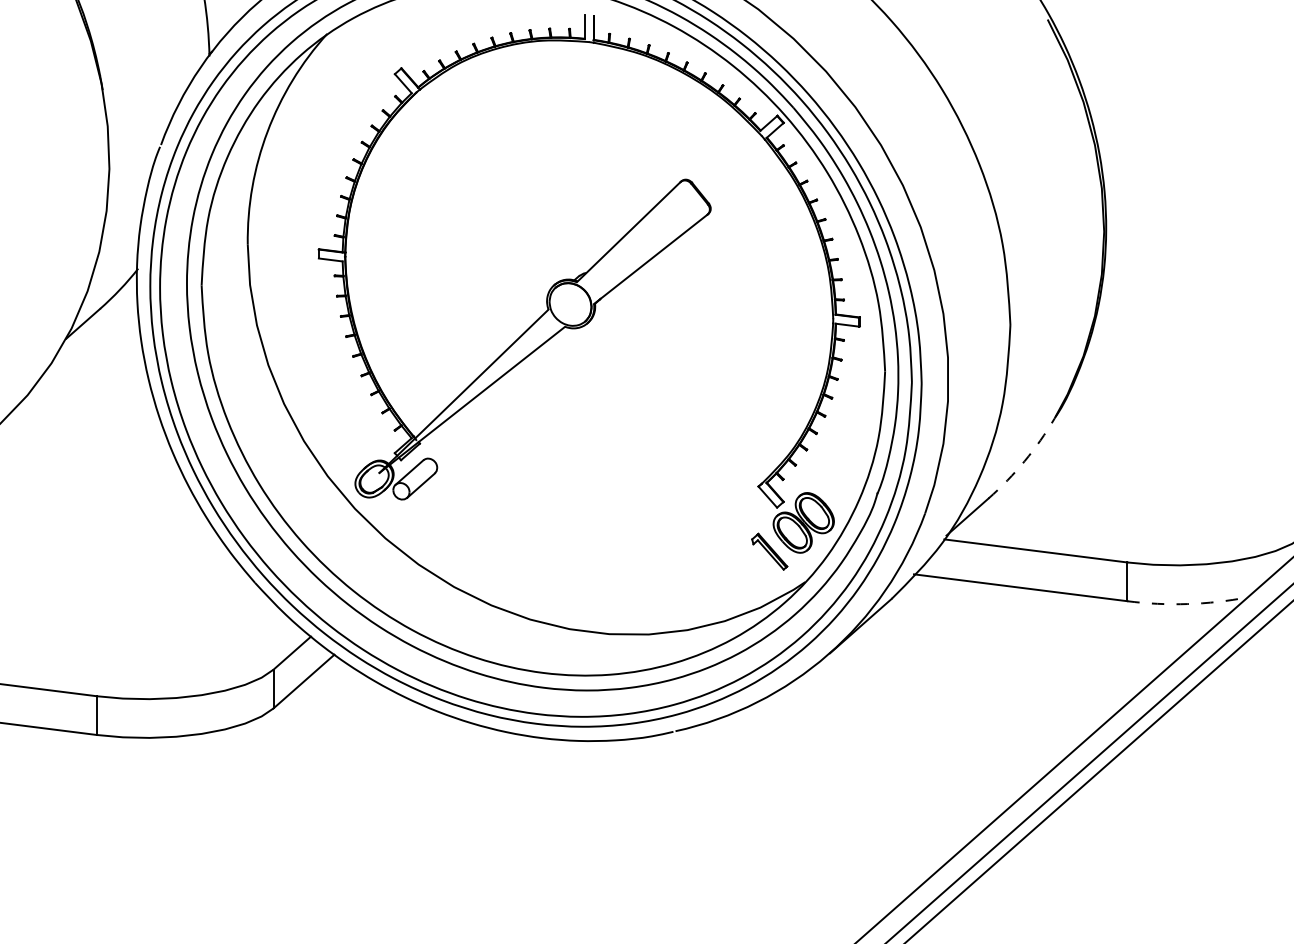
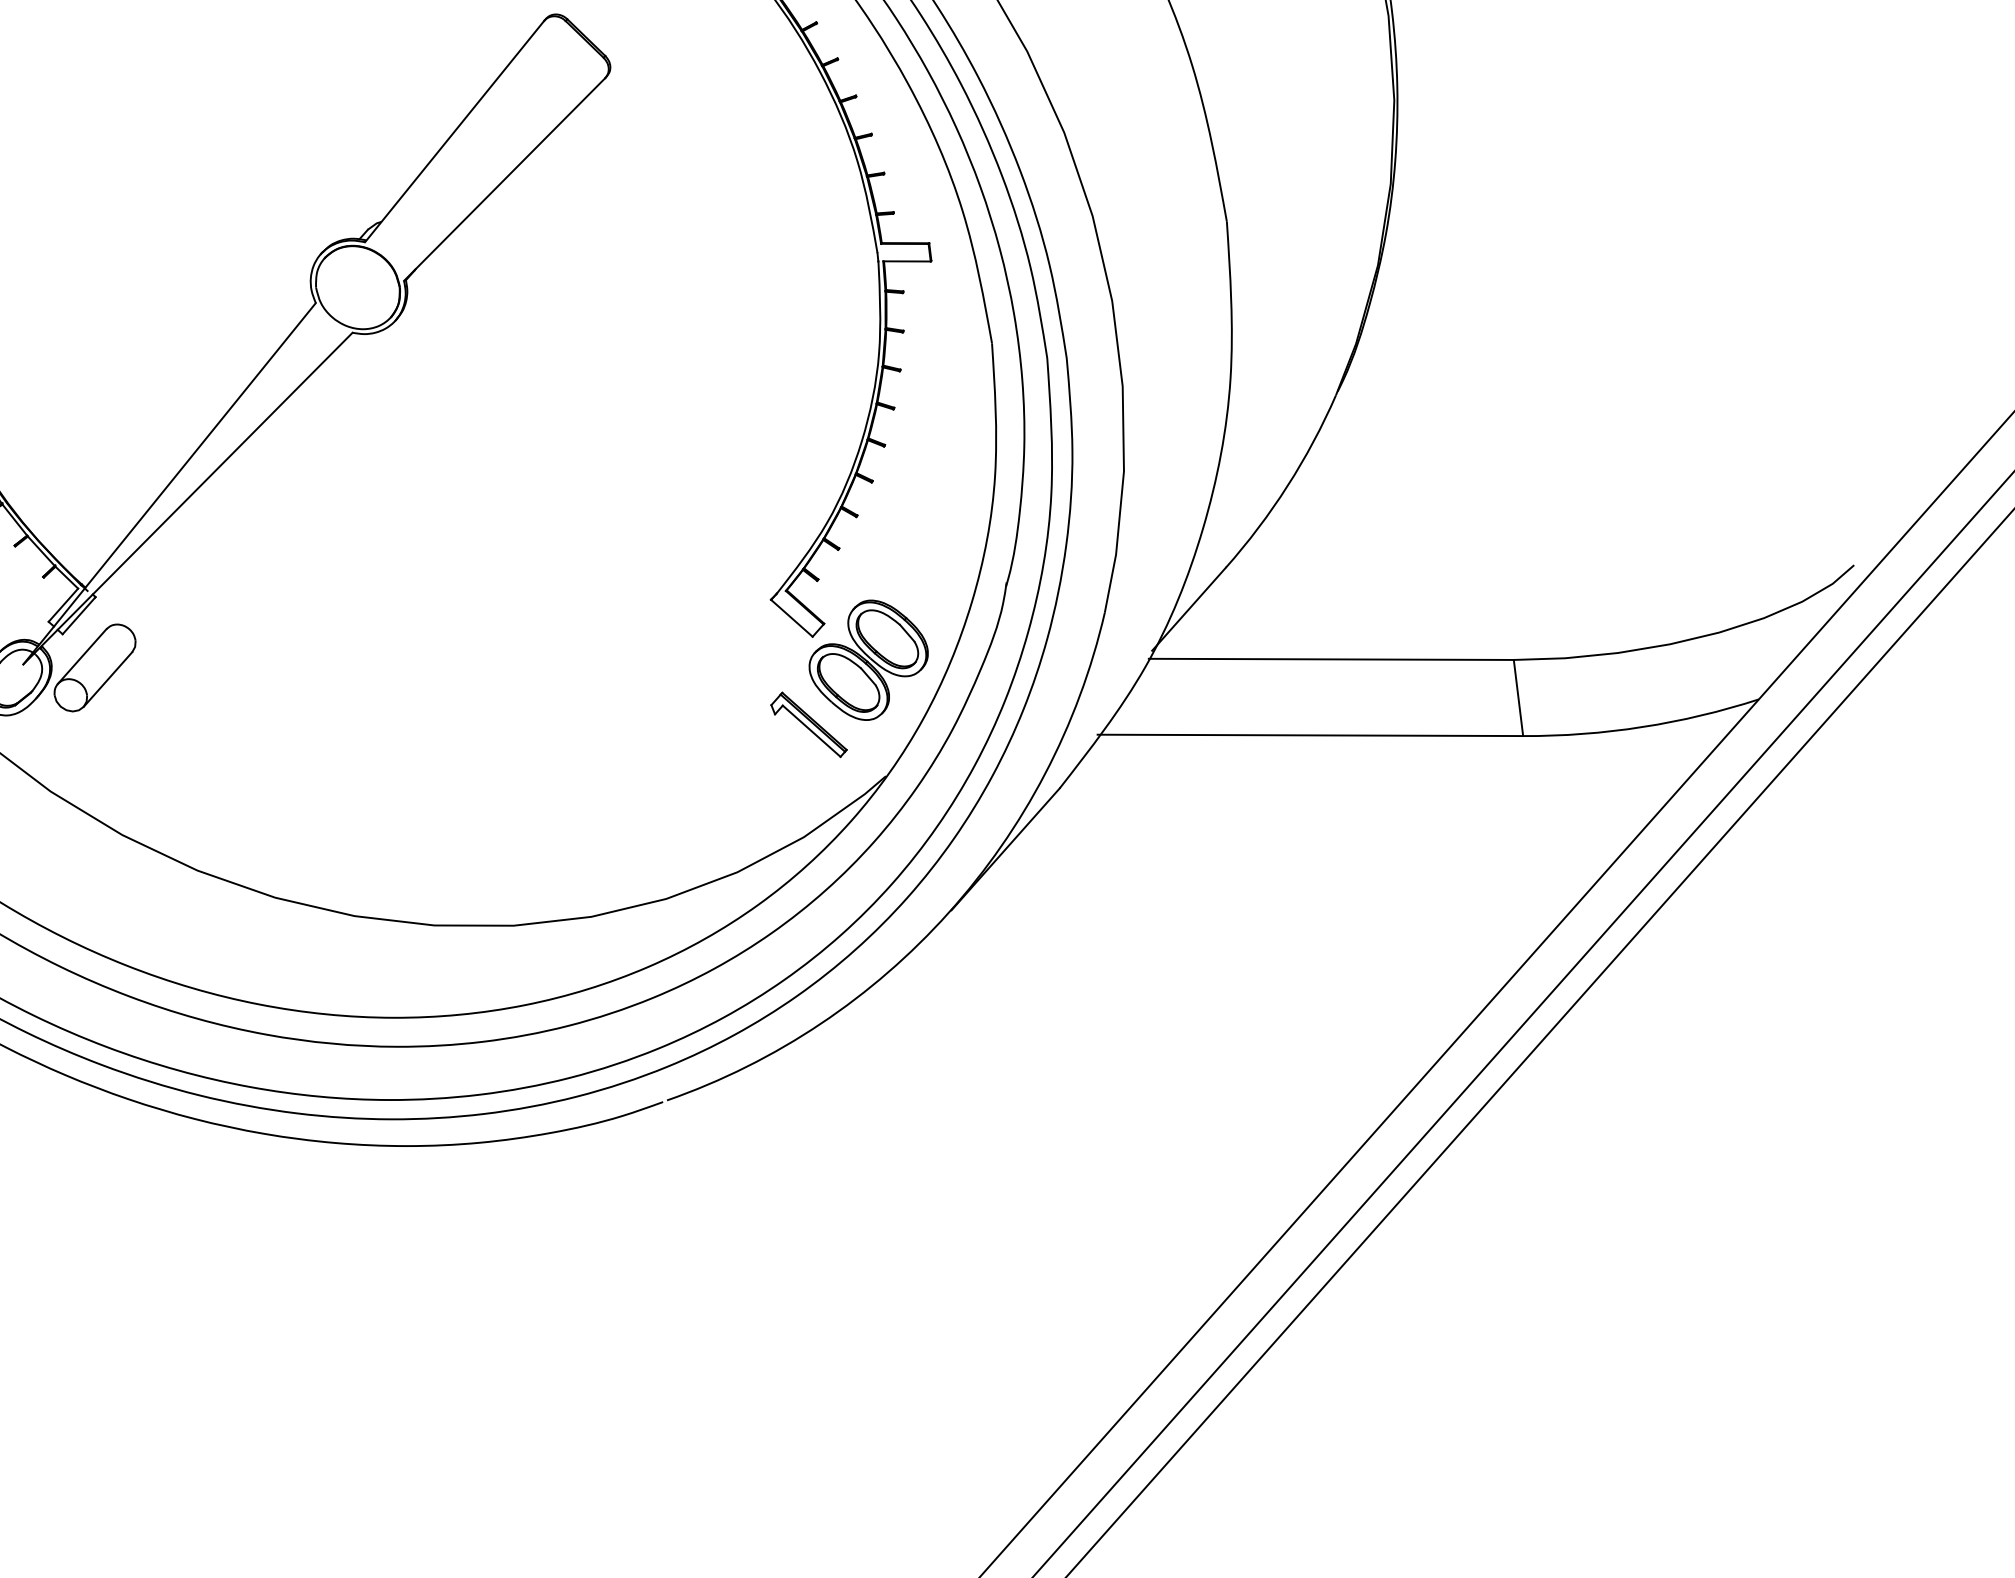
arc: (1024, 461) -> (1287, 486), dashed -> solid
arc: (1187, 604) -> (1642, 728), dashed -> solid

